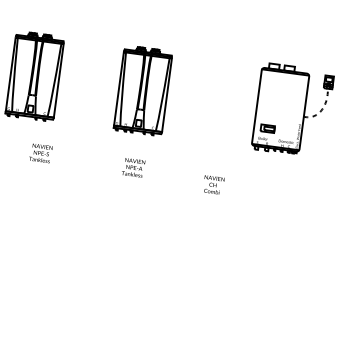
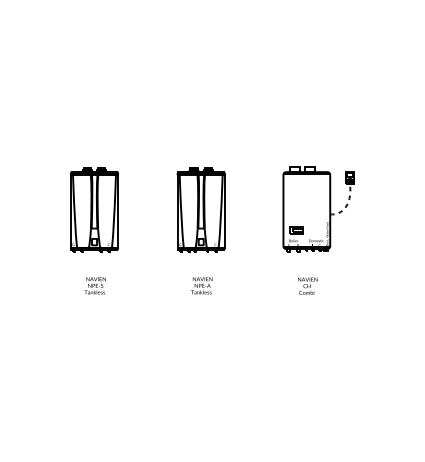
part: (292, 110) -> (318, 209), moved
text: (40, 152) -> (94, 285), moved
text: (213, 184) -> (307, 285), moved

